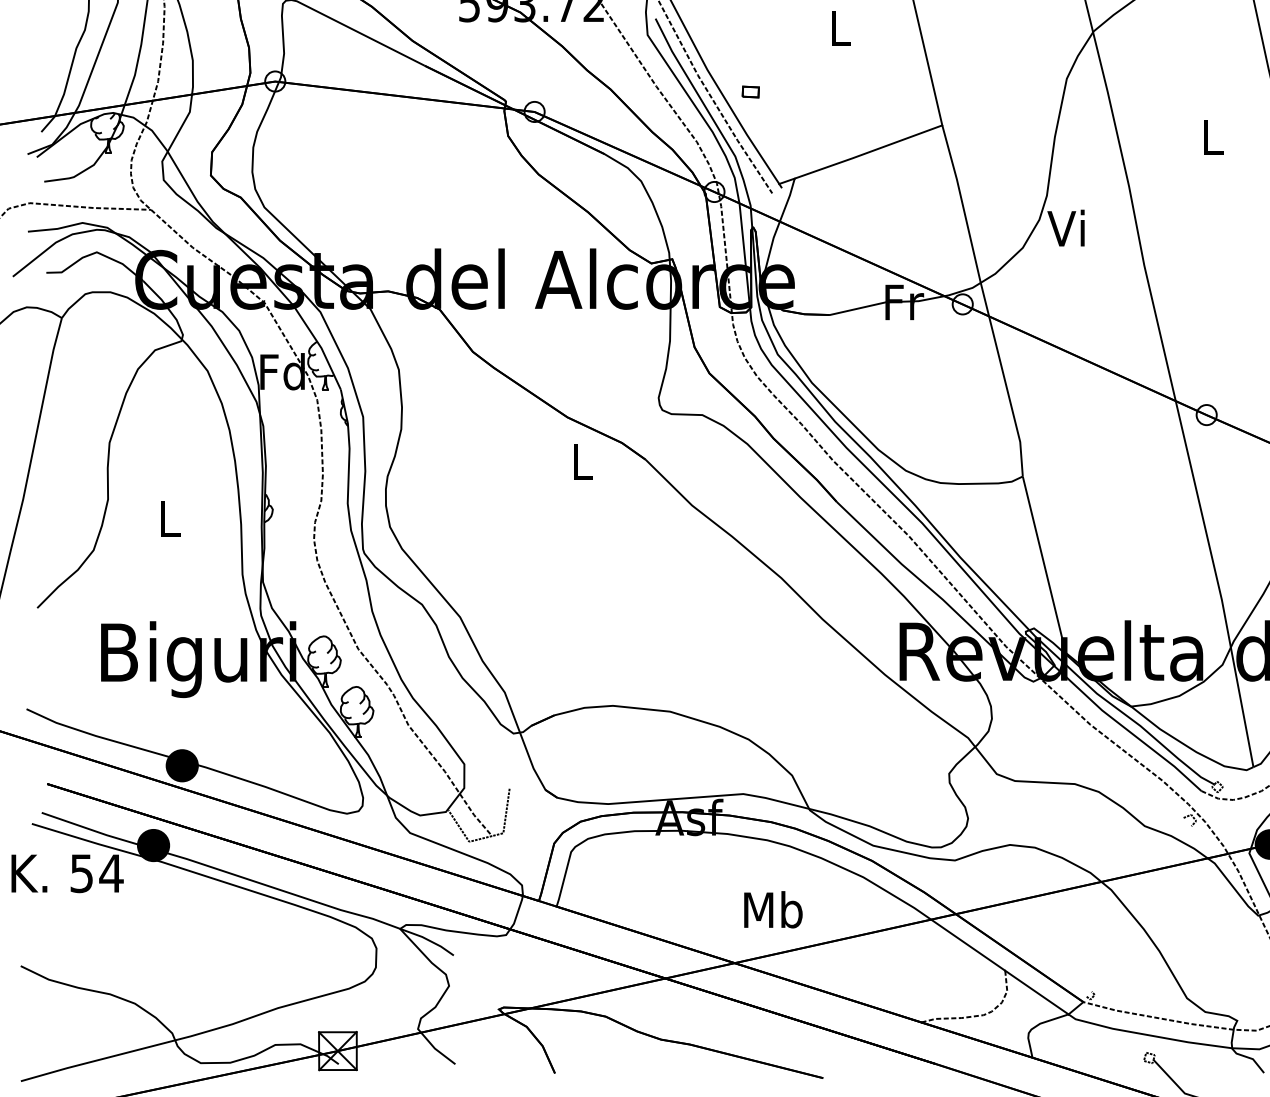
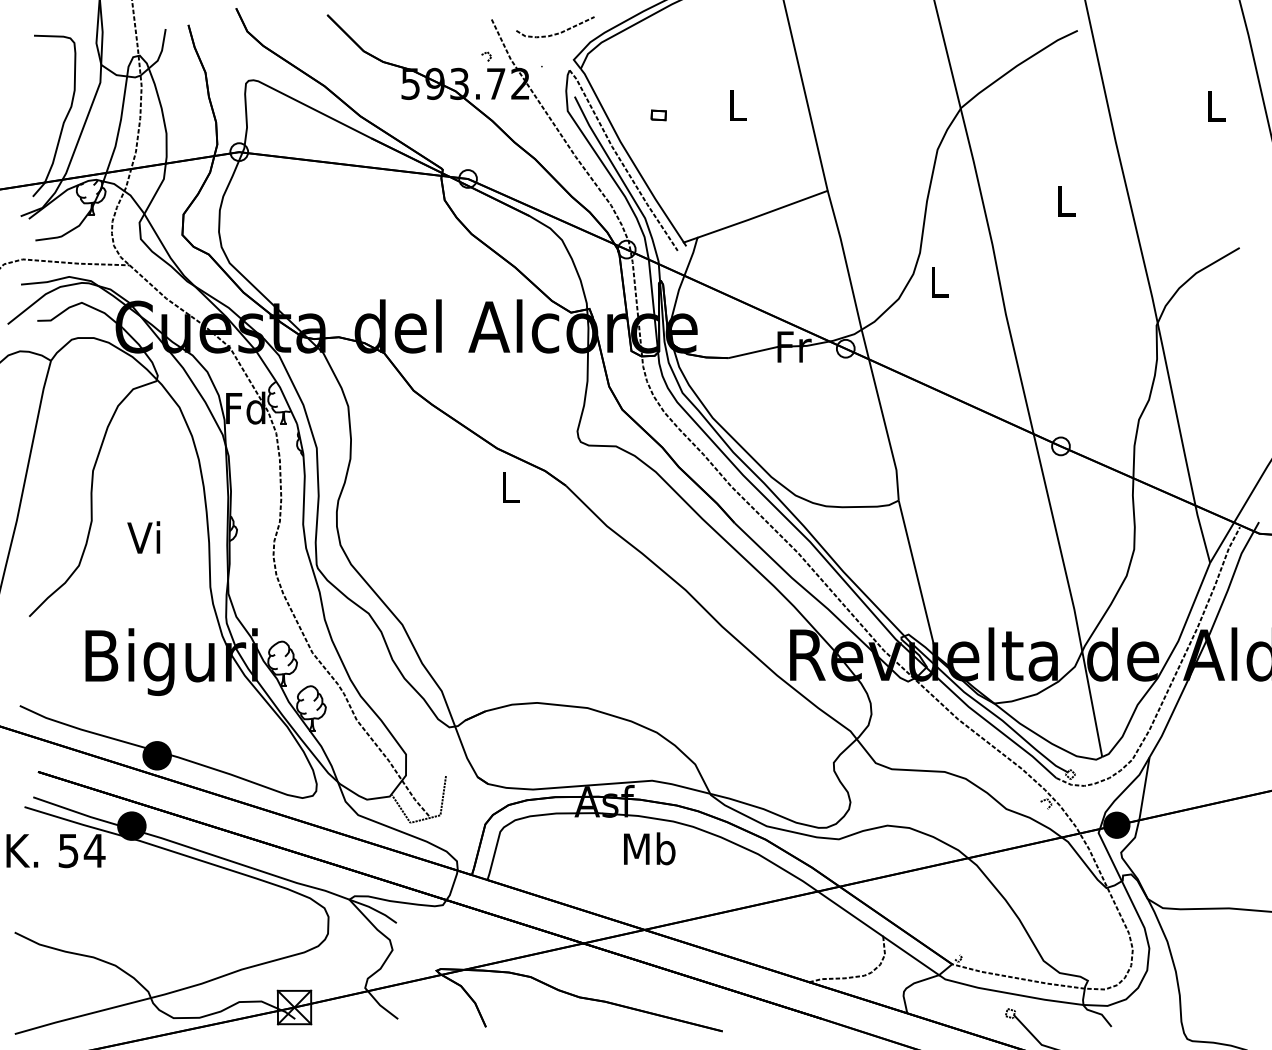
part: (750, 92) -> (658, 115), moved
text: (1065, 228) -> (936, 281), Vi -> L
text: (166, 518) -> (143, 537), L -> Vi
text: (773, 909) -> (649, 848), moved

